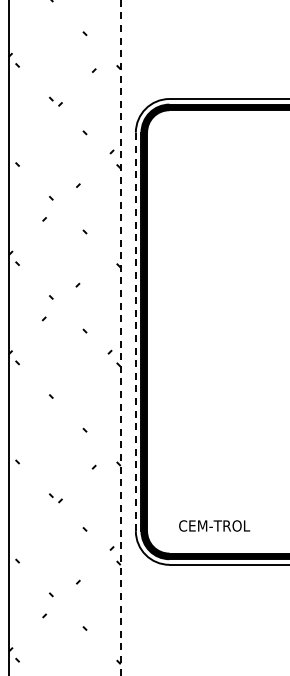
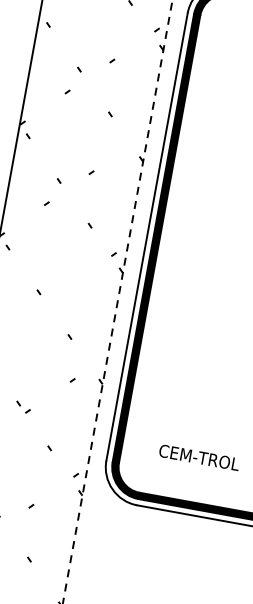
line: (135, 331) -> (146, 236), dashed -> solid
text: (214, 525) -> (199, 457), moved

